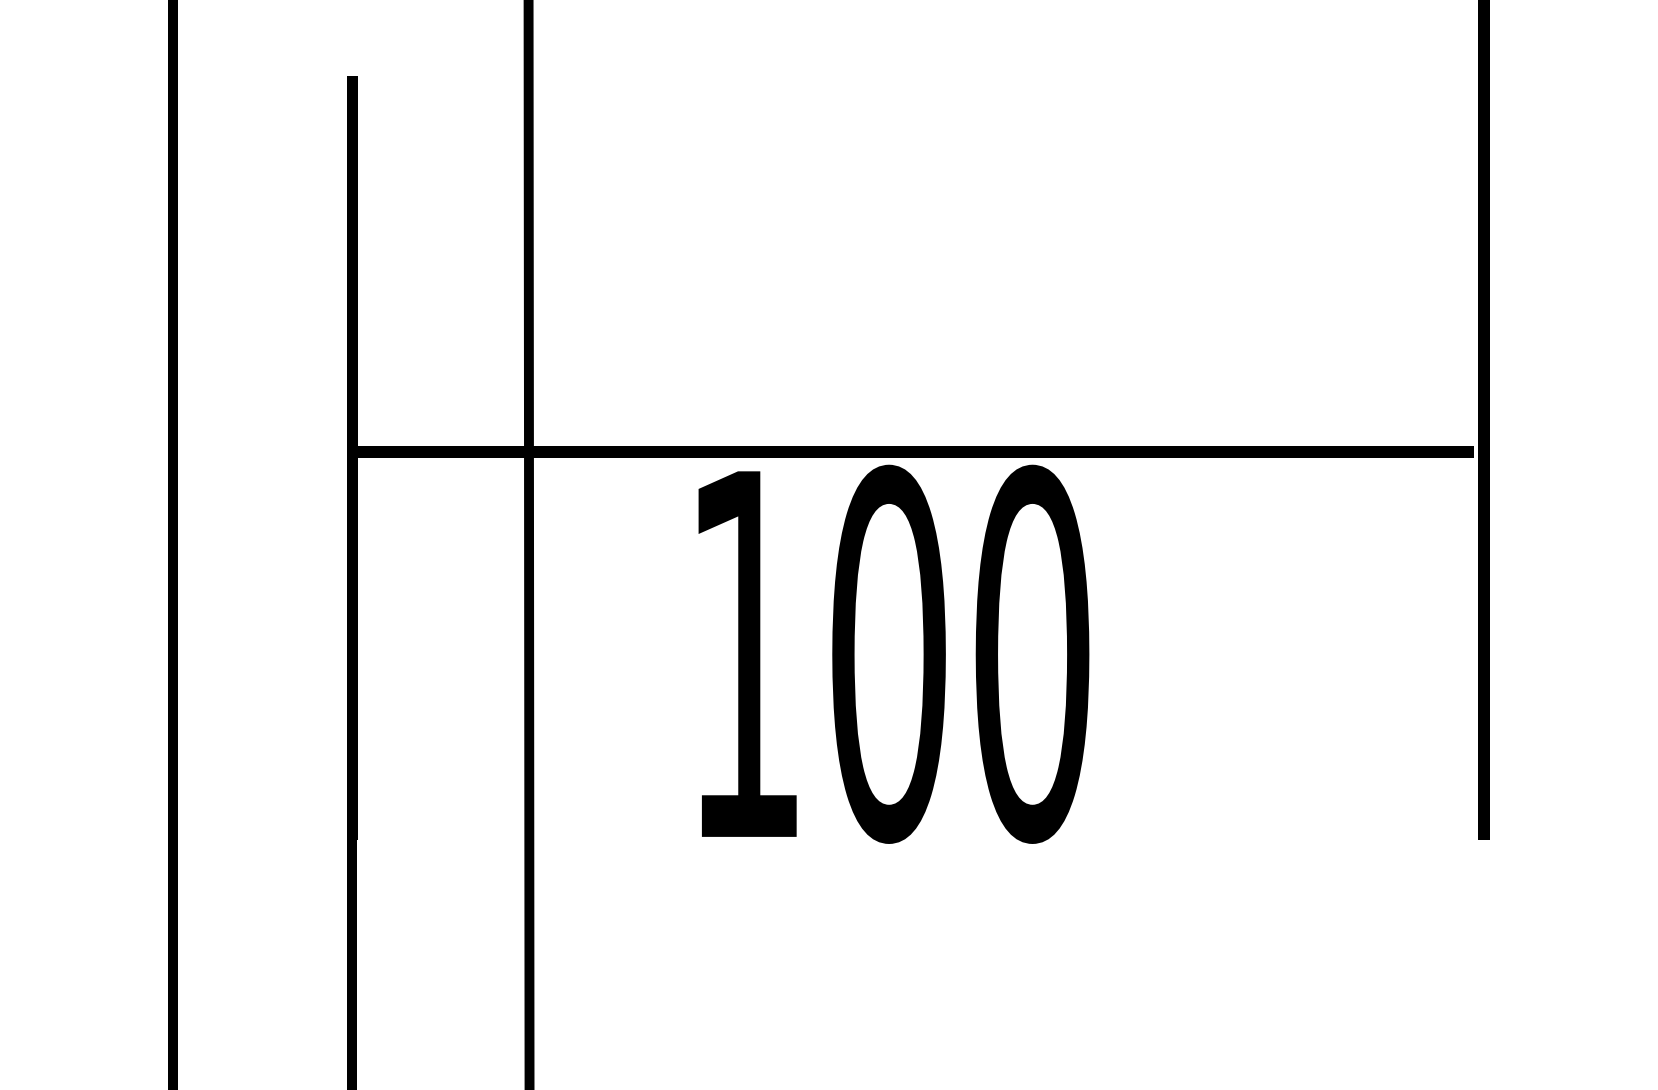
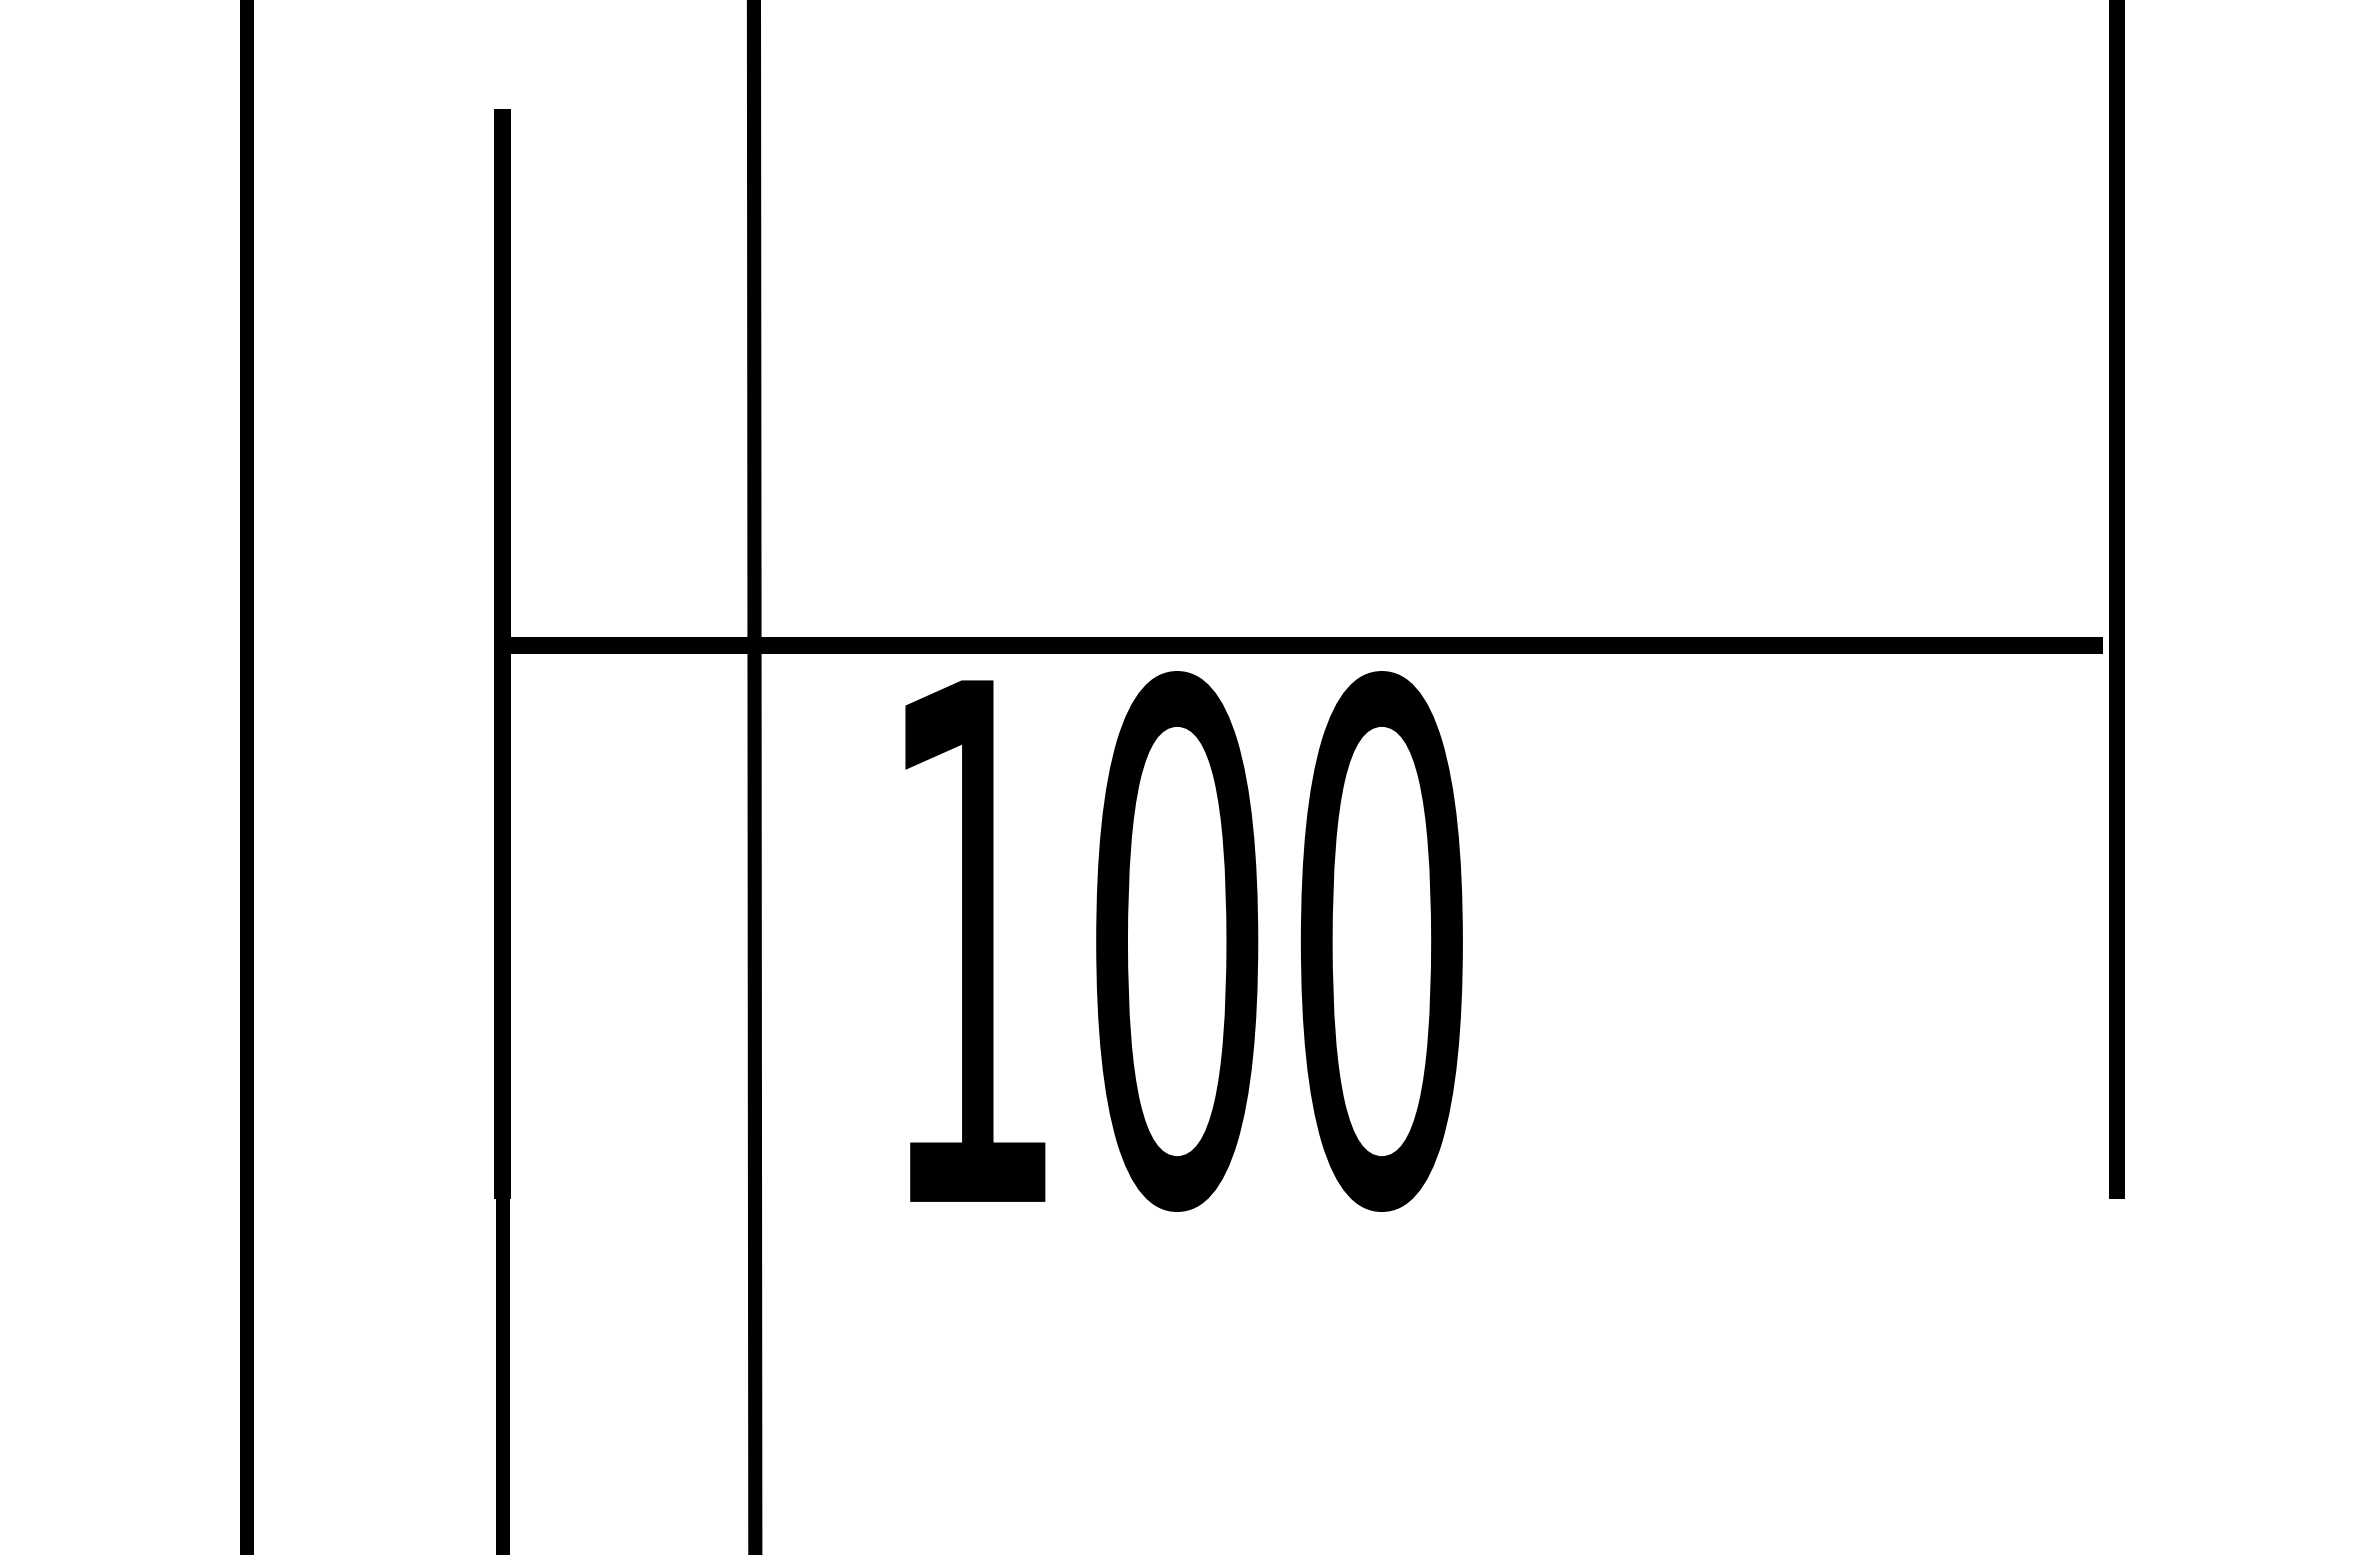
text: (893, 654) -> (1183, 941), moved

